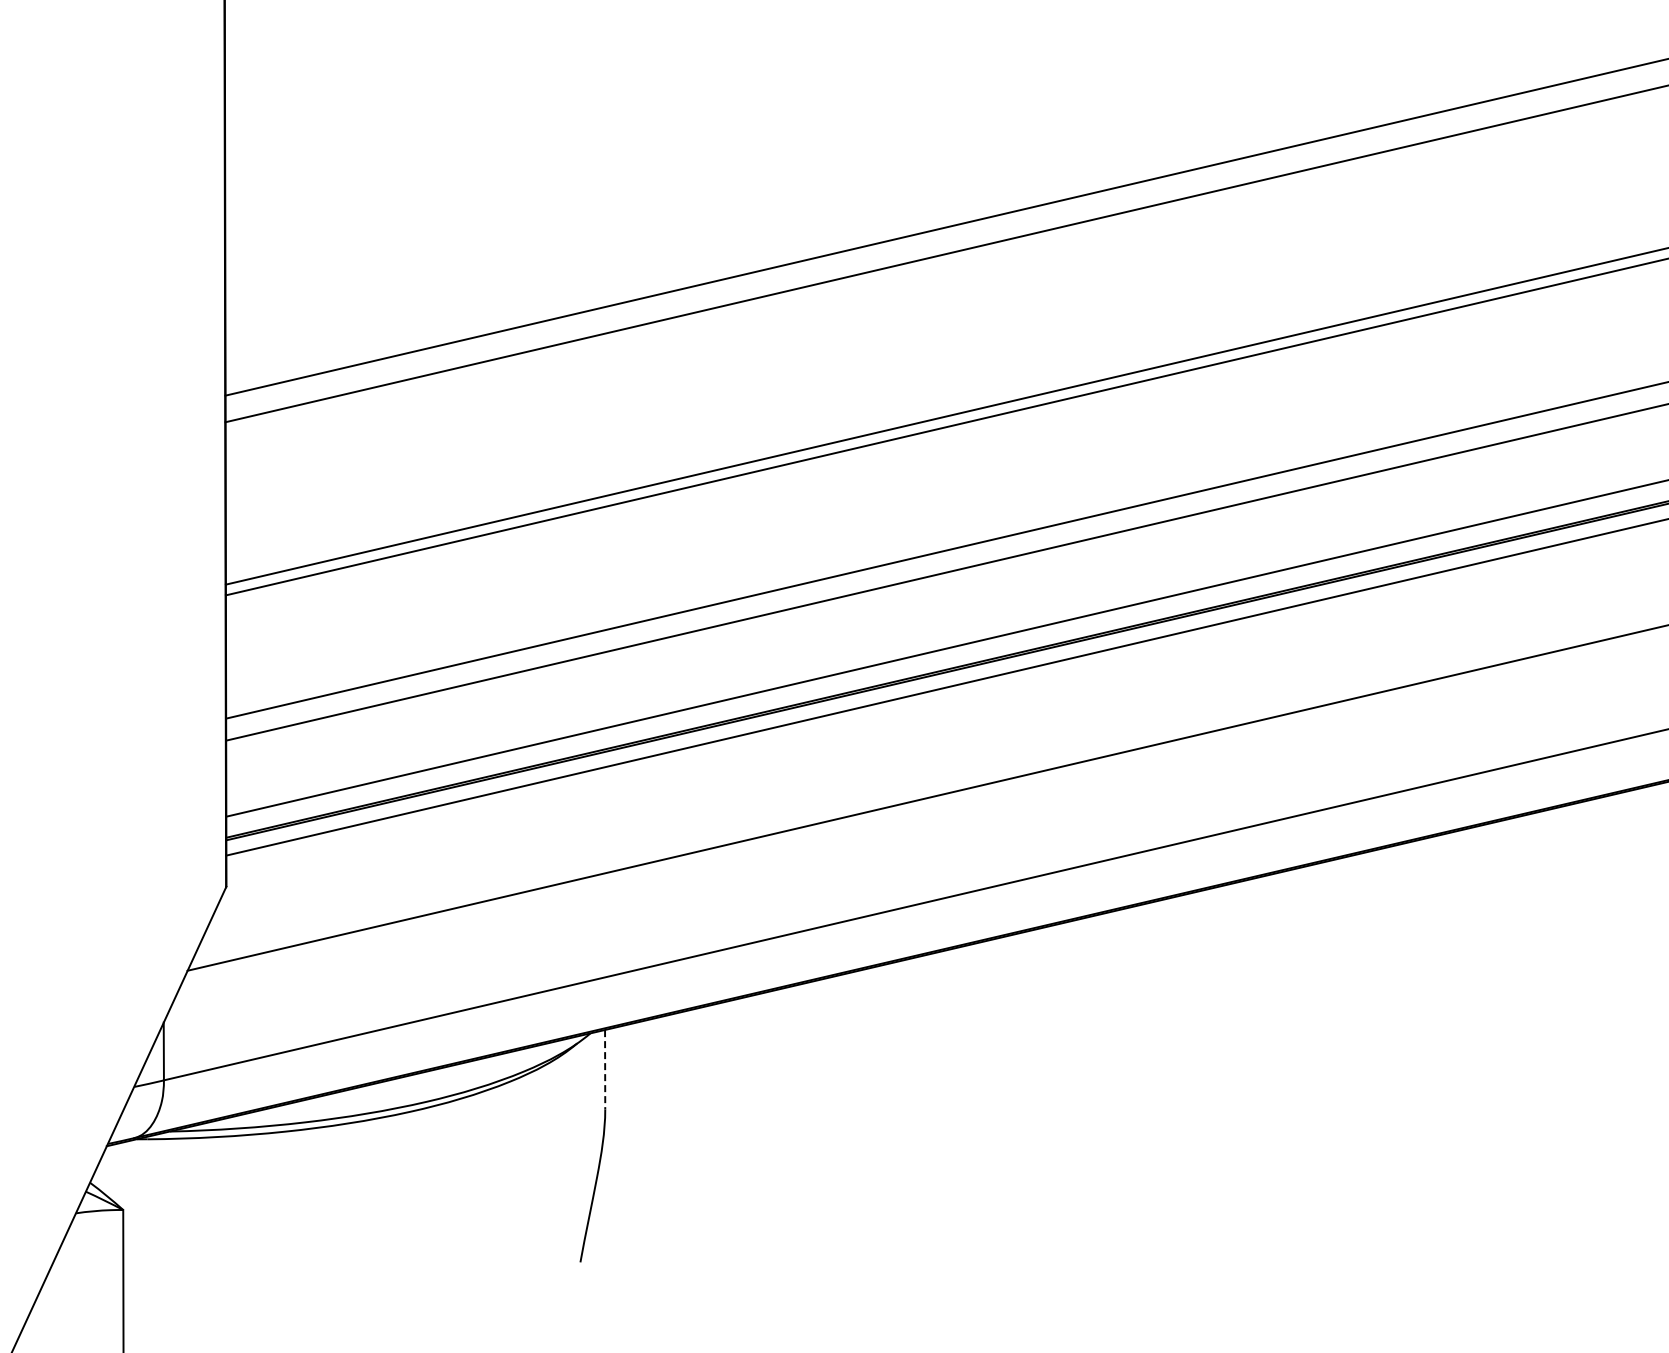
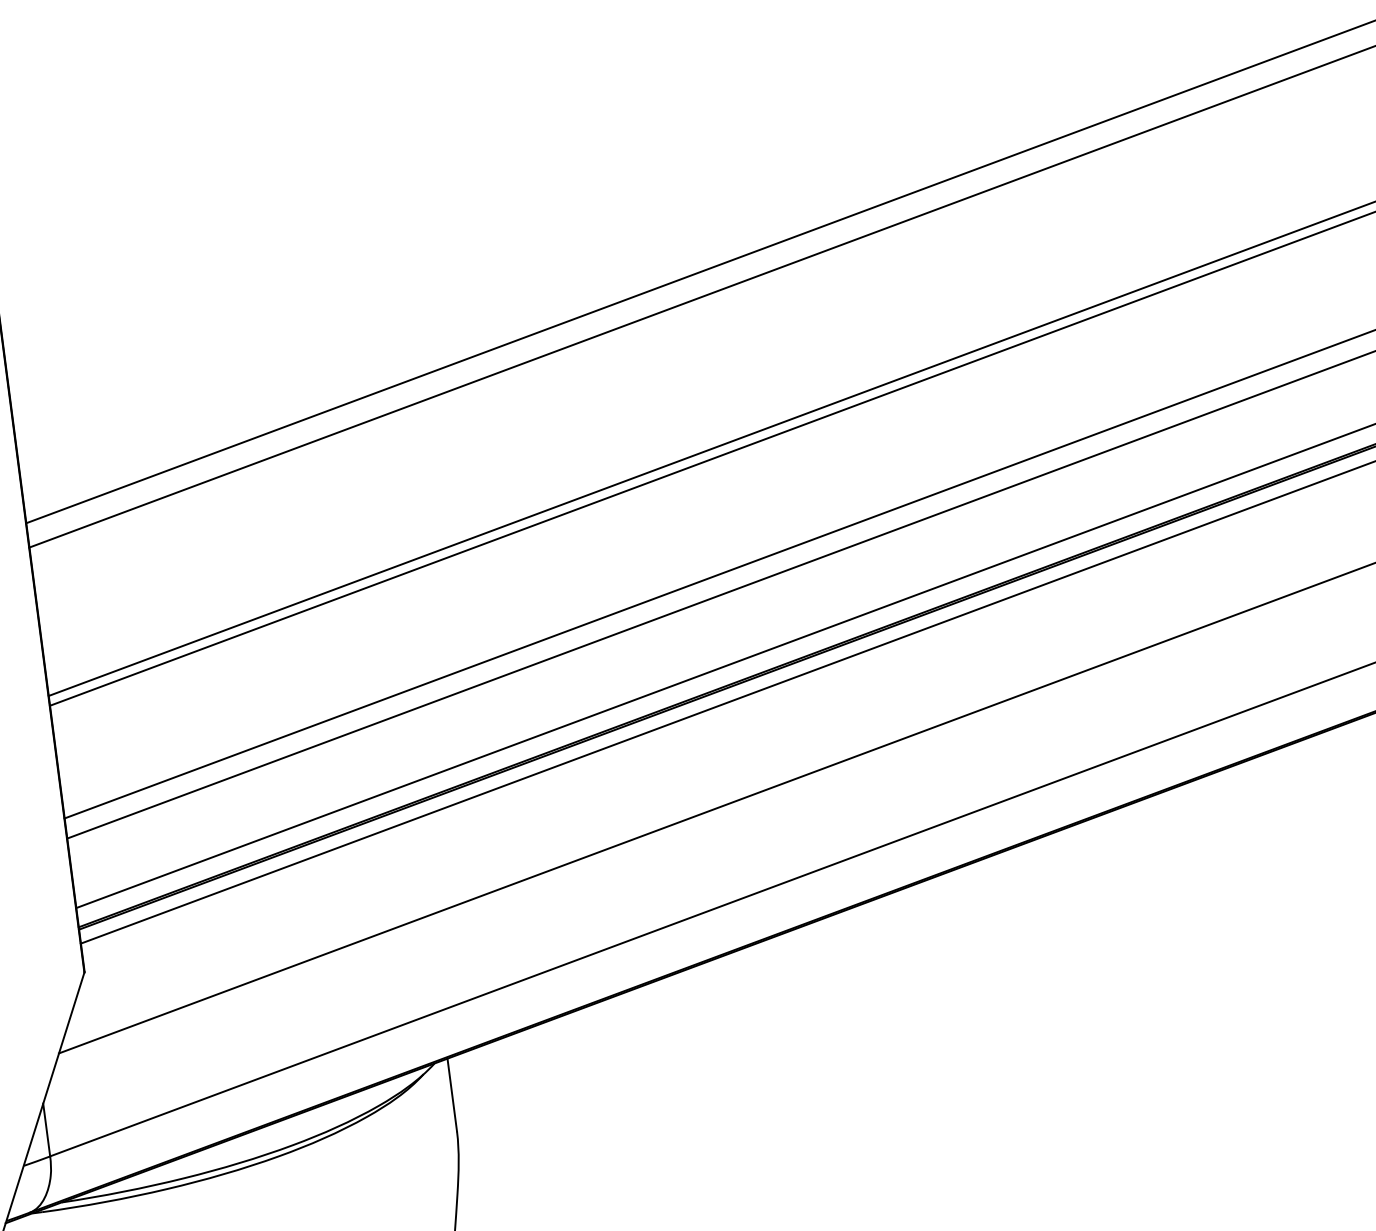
line: (605, 1069) -> (452, 1094), dashed -> solid

